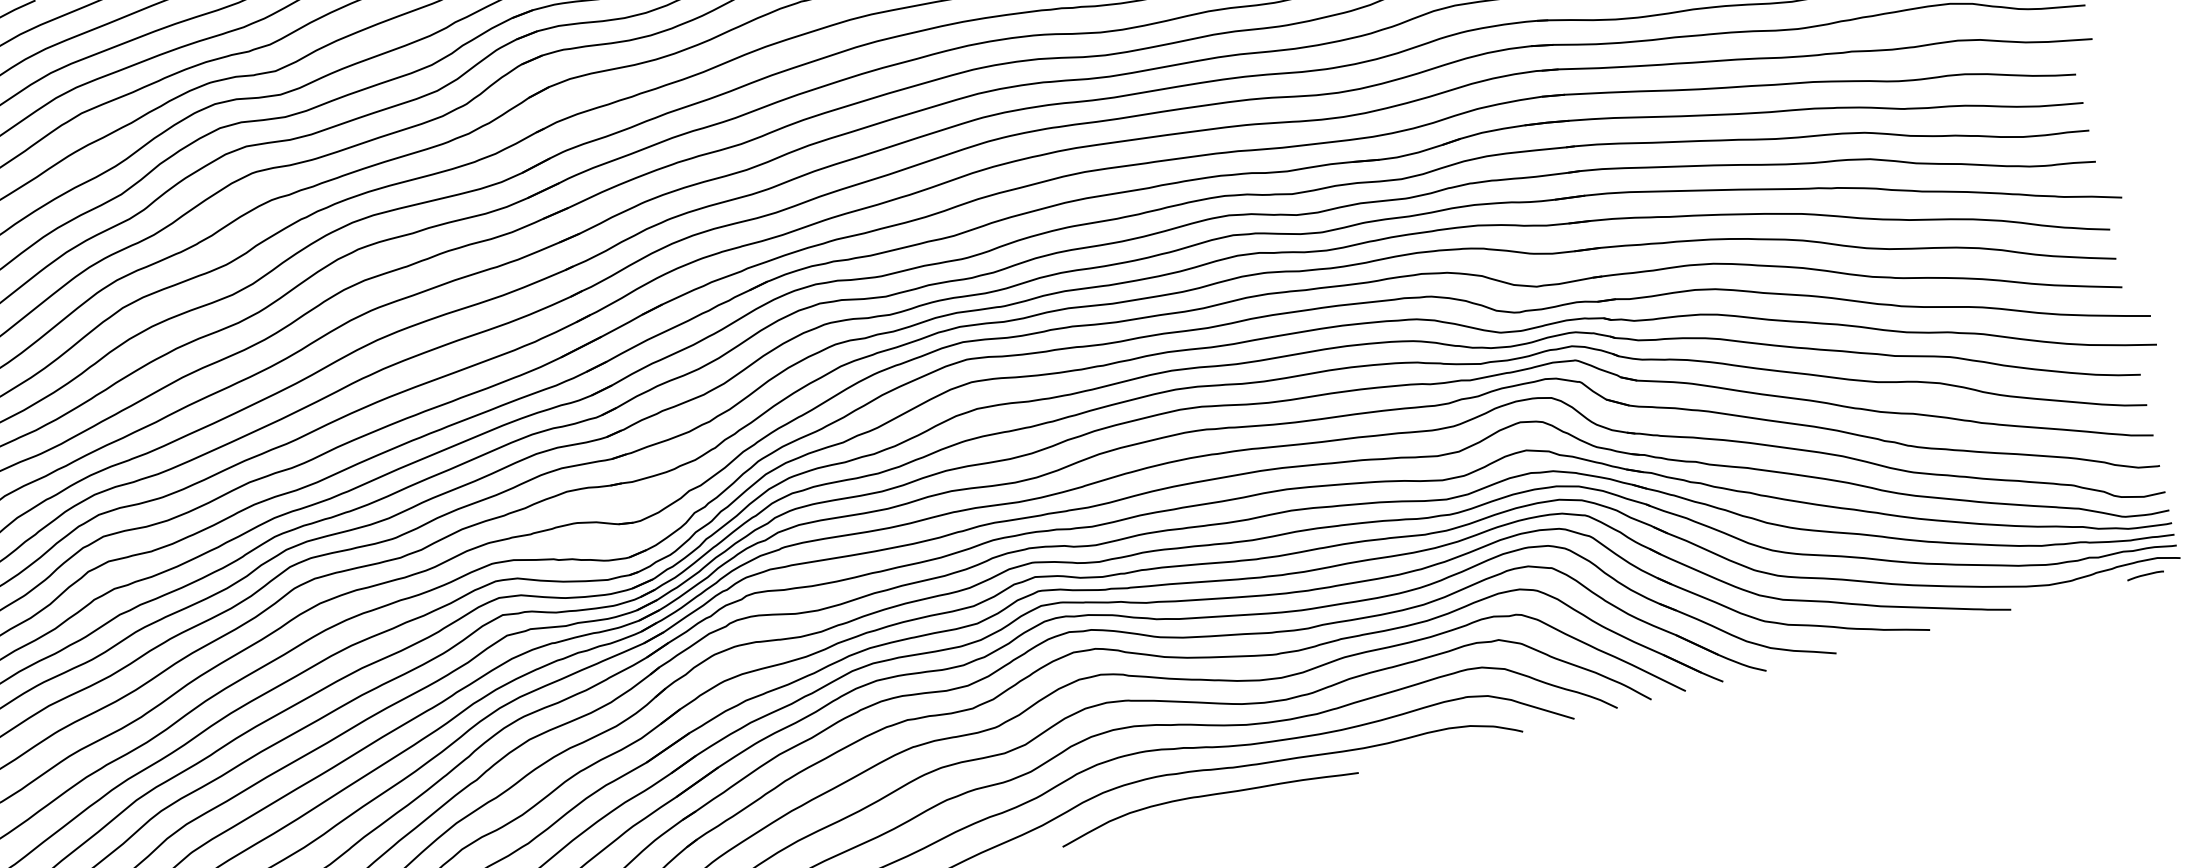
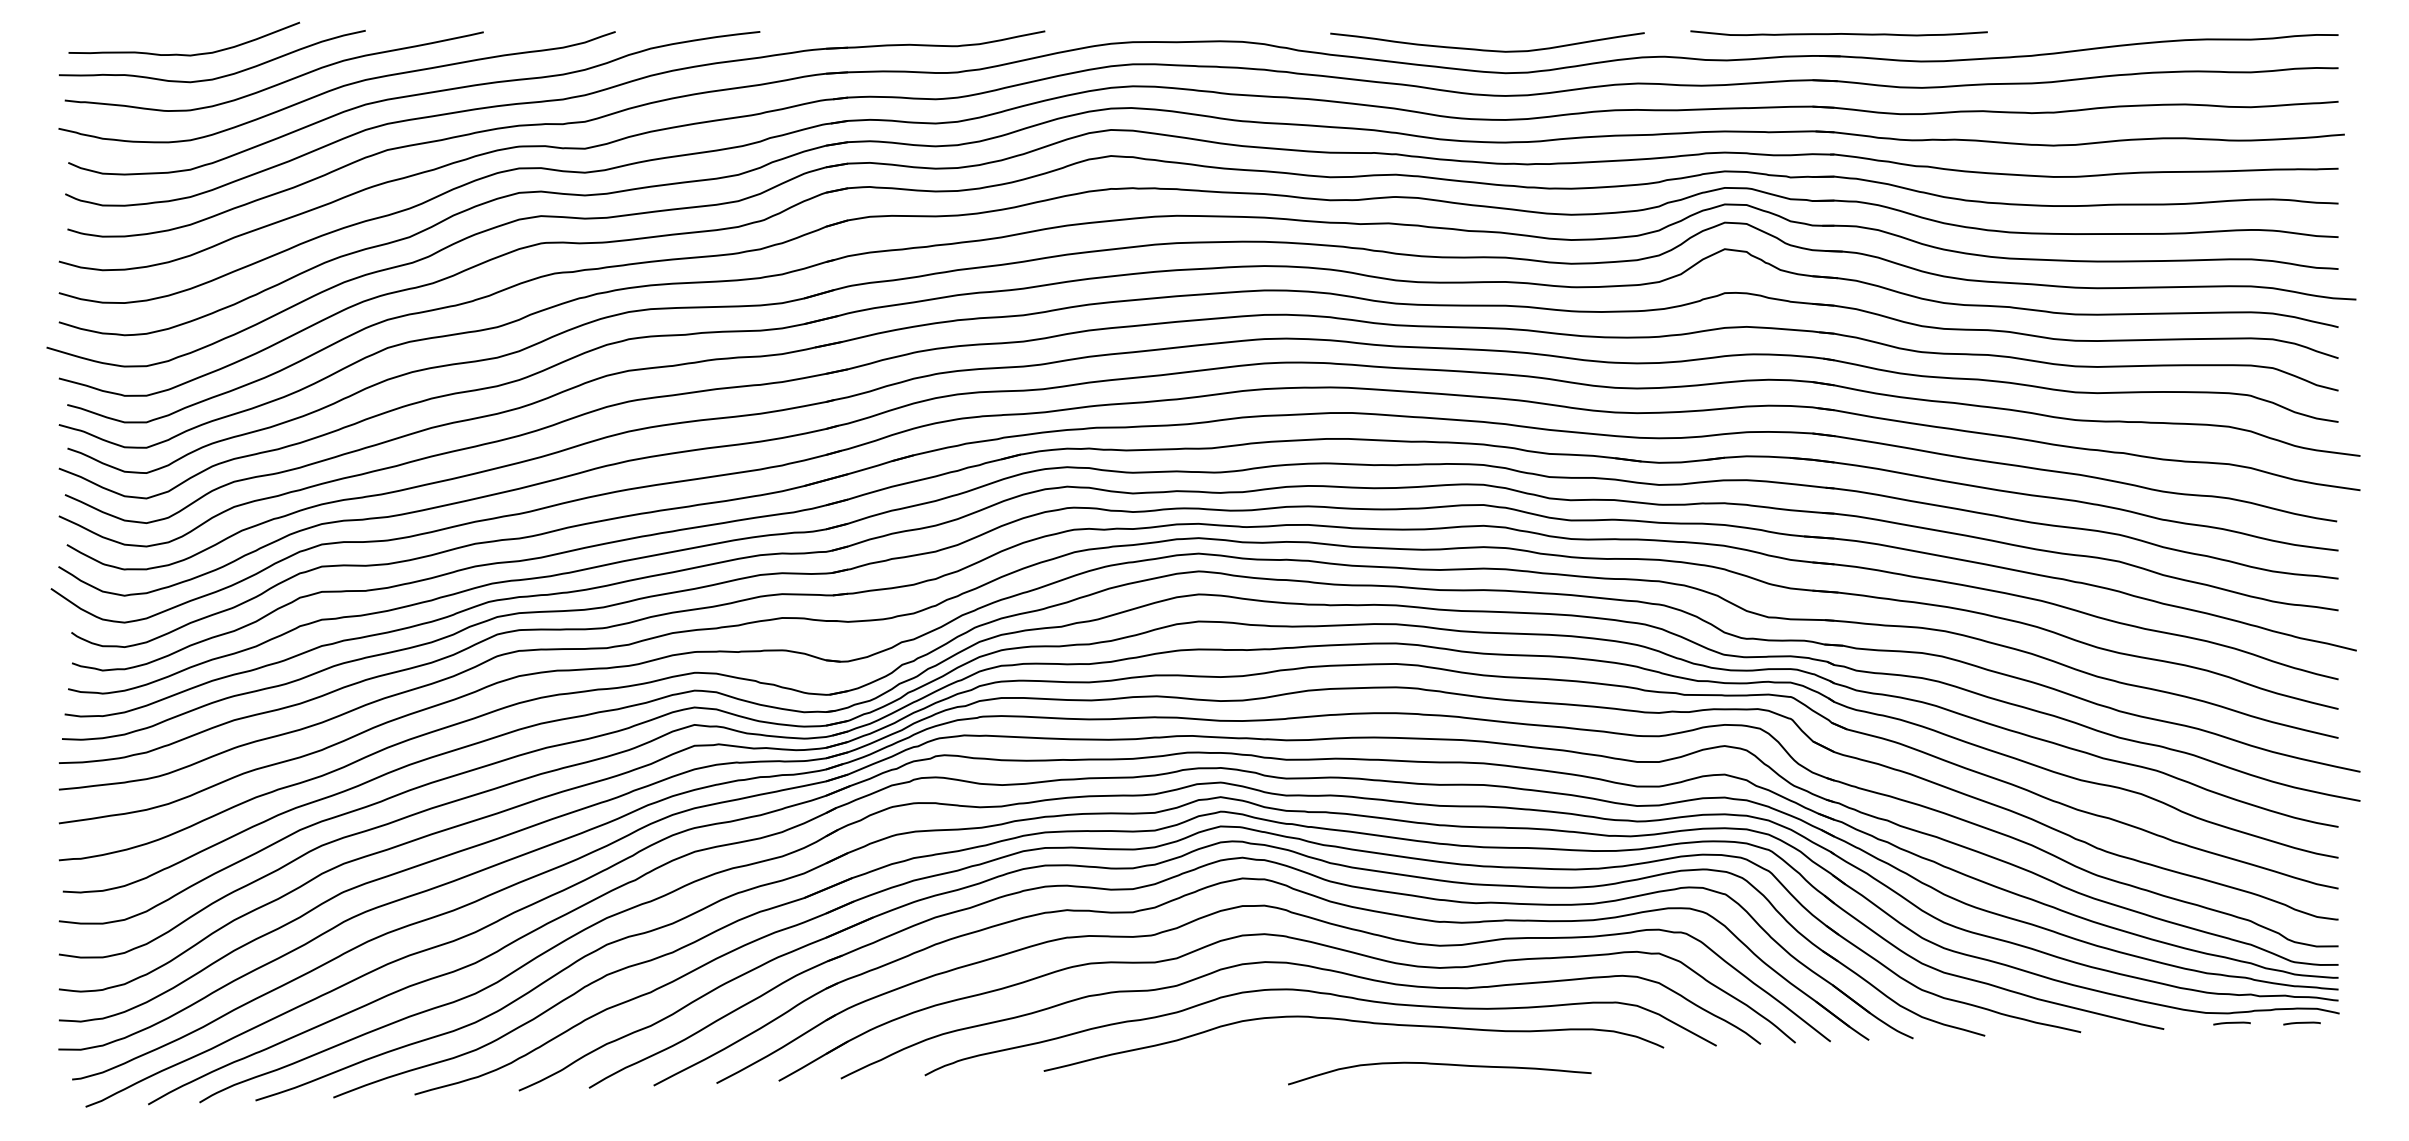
curve: (2076, 590) -> (2231, 1023), added
curve: (1208, 796) -> (1440, 1065), moved

